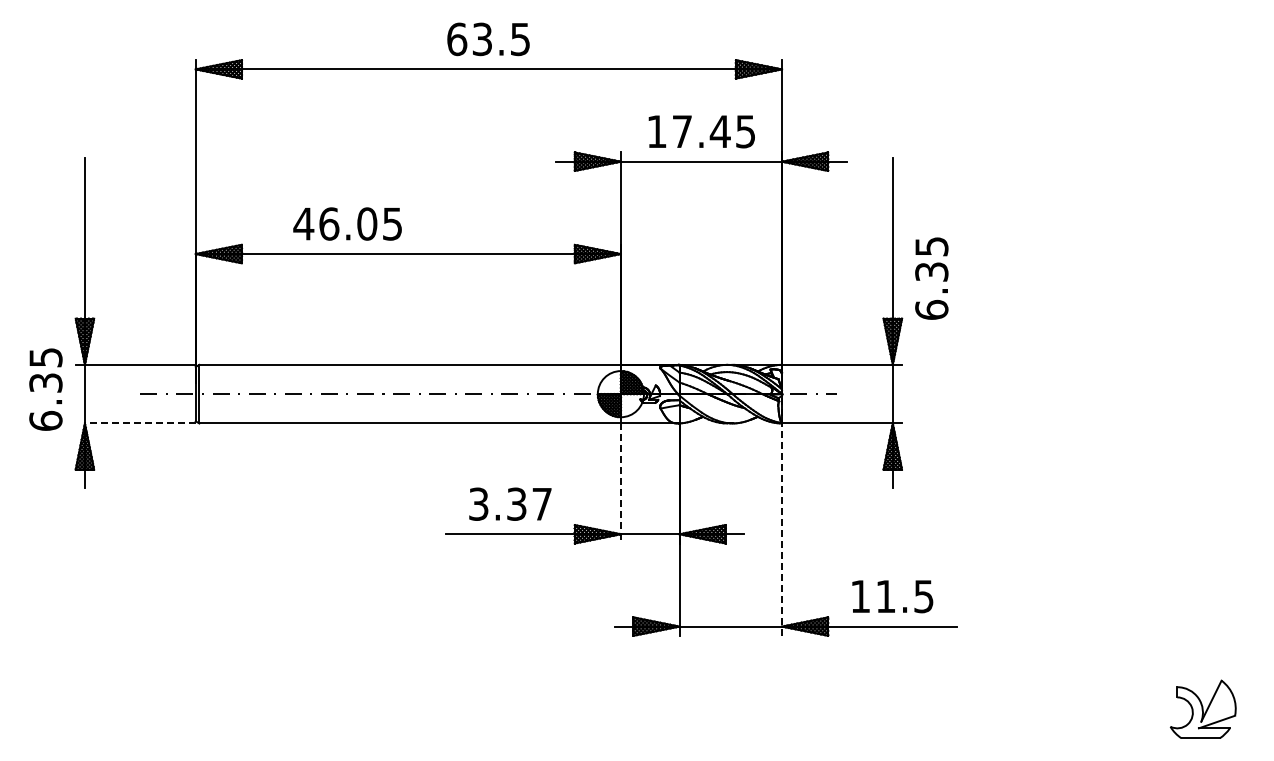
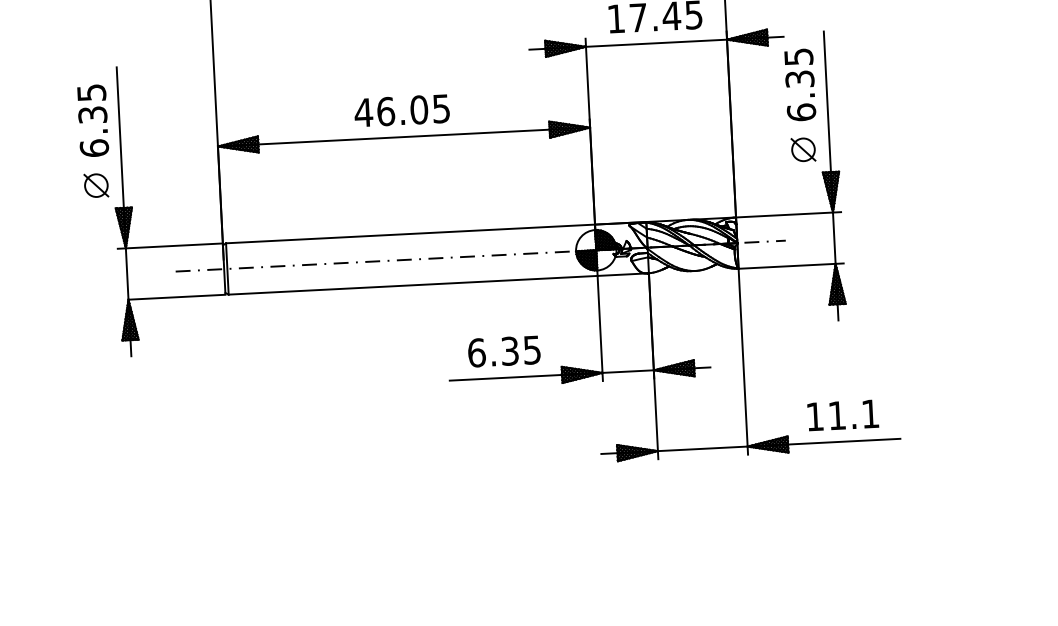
text: (347, 223) -> (401, 110), moved
text: (931, 278) -> (799, 84), moved
part: (54, 291) -> (95, 185), added
part: (862, 291) -> (803, 149), added
text: (45, 389) -> (92, 120), moved
line: (139, 423) -> (176, 297), dashed -> solid
line: (620, 483) -> (599, 328), dashed -> solid
text: (510, 503) -> (504, 350), 3.37 -> 6.35
line: (782, 515) -> (743, 349), dashed -> solid
text: (923, 596) -> (870, 413), 11.5 -> 11.1

